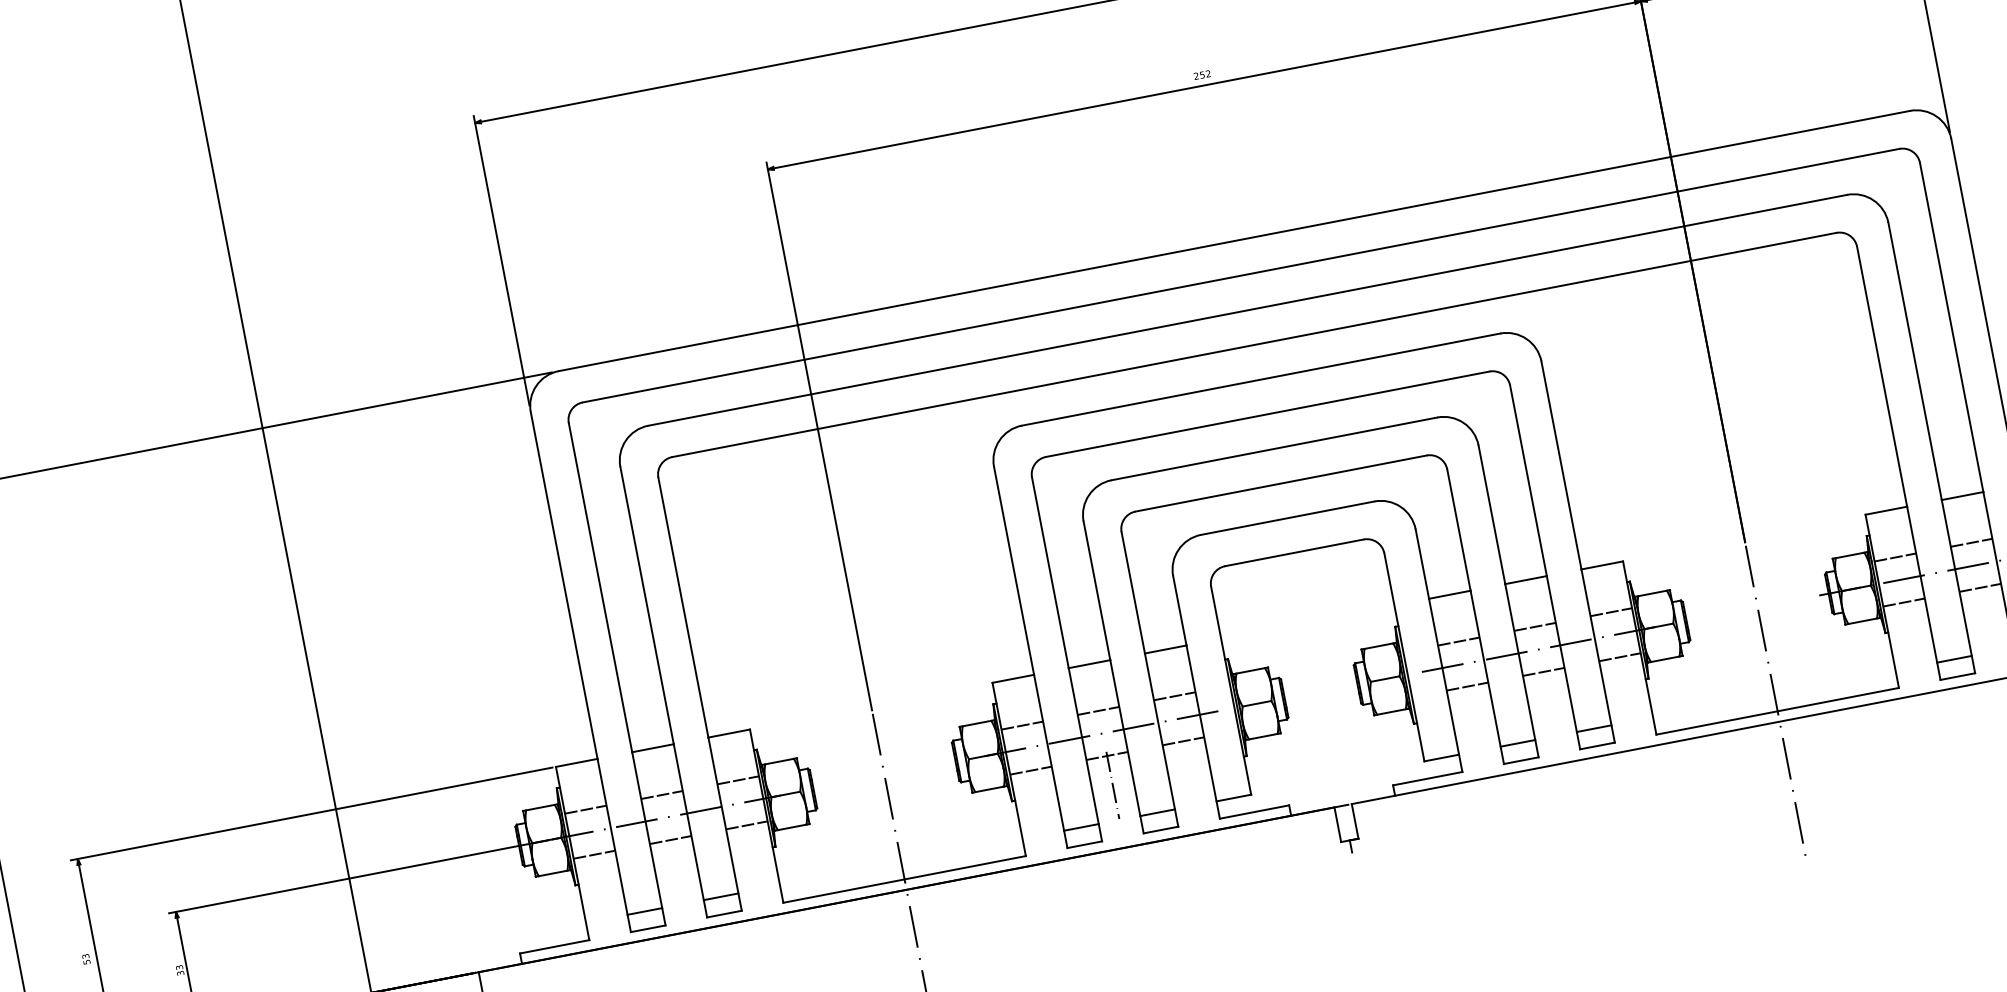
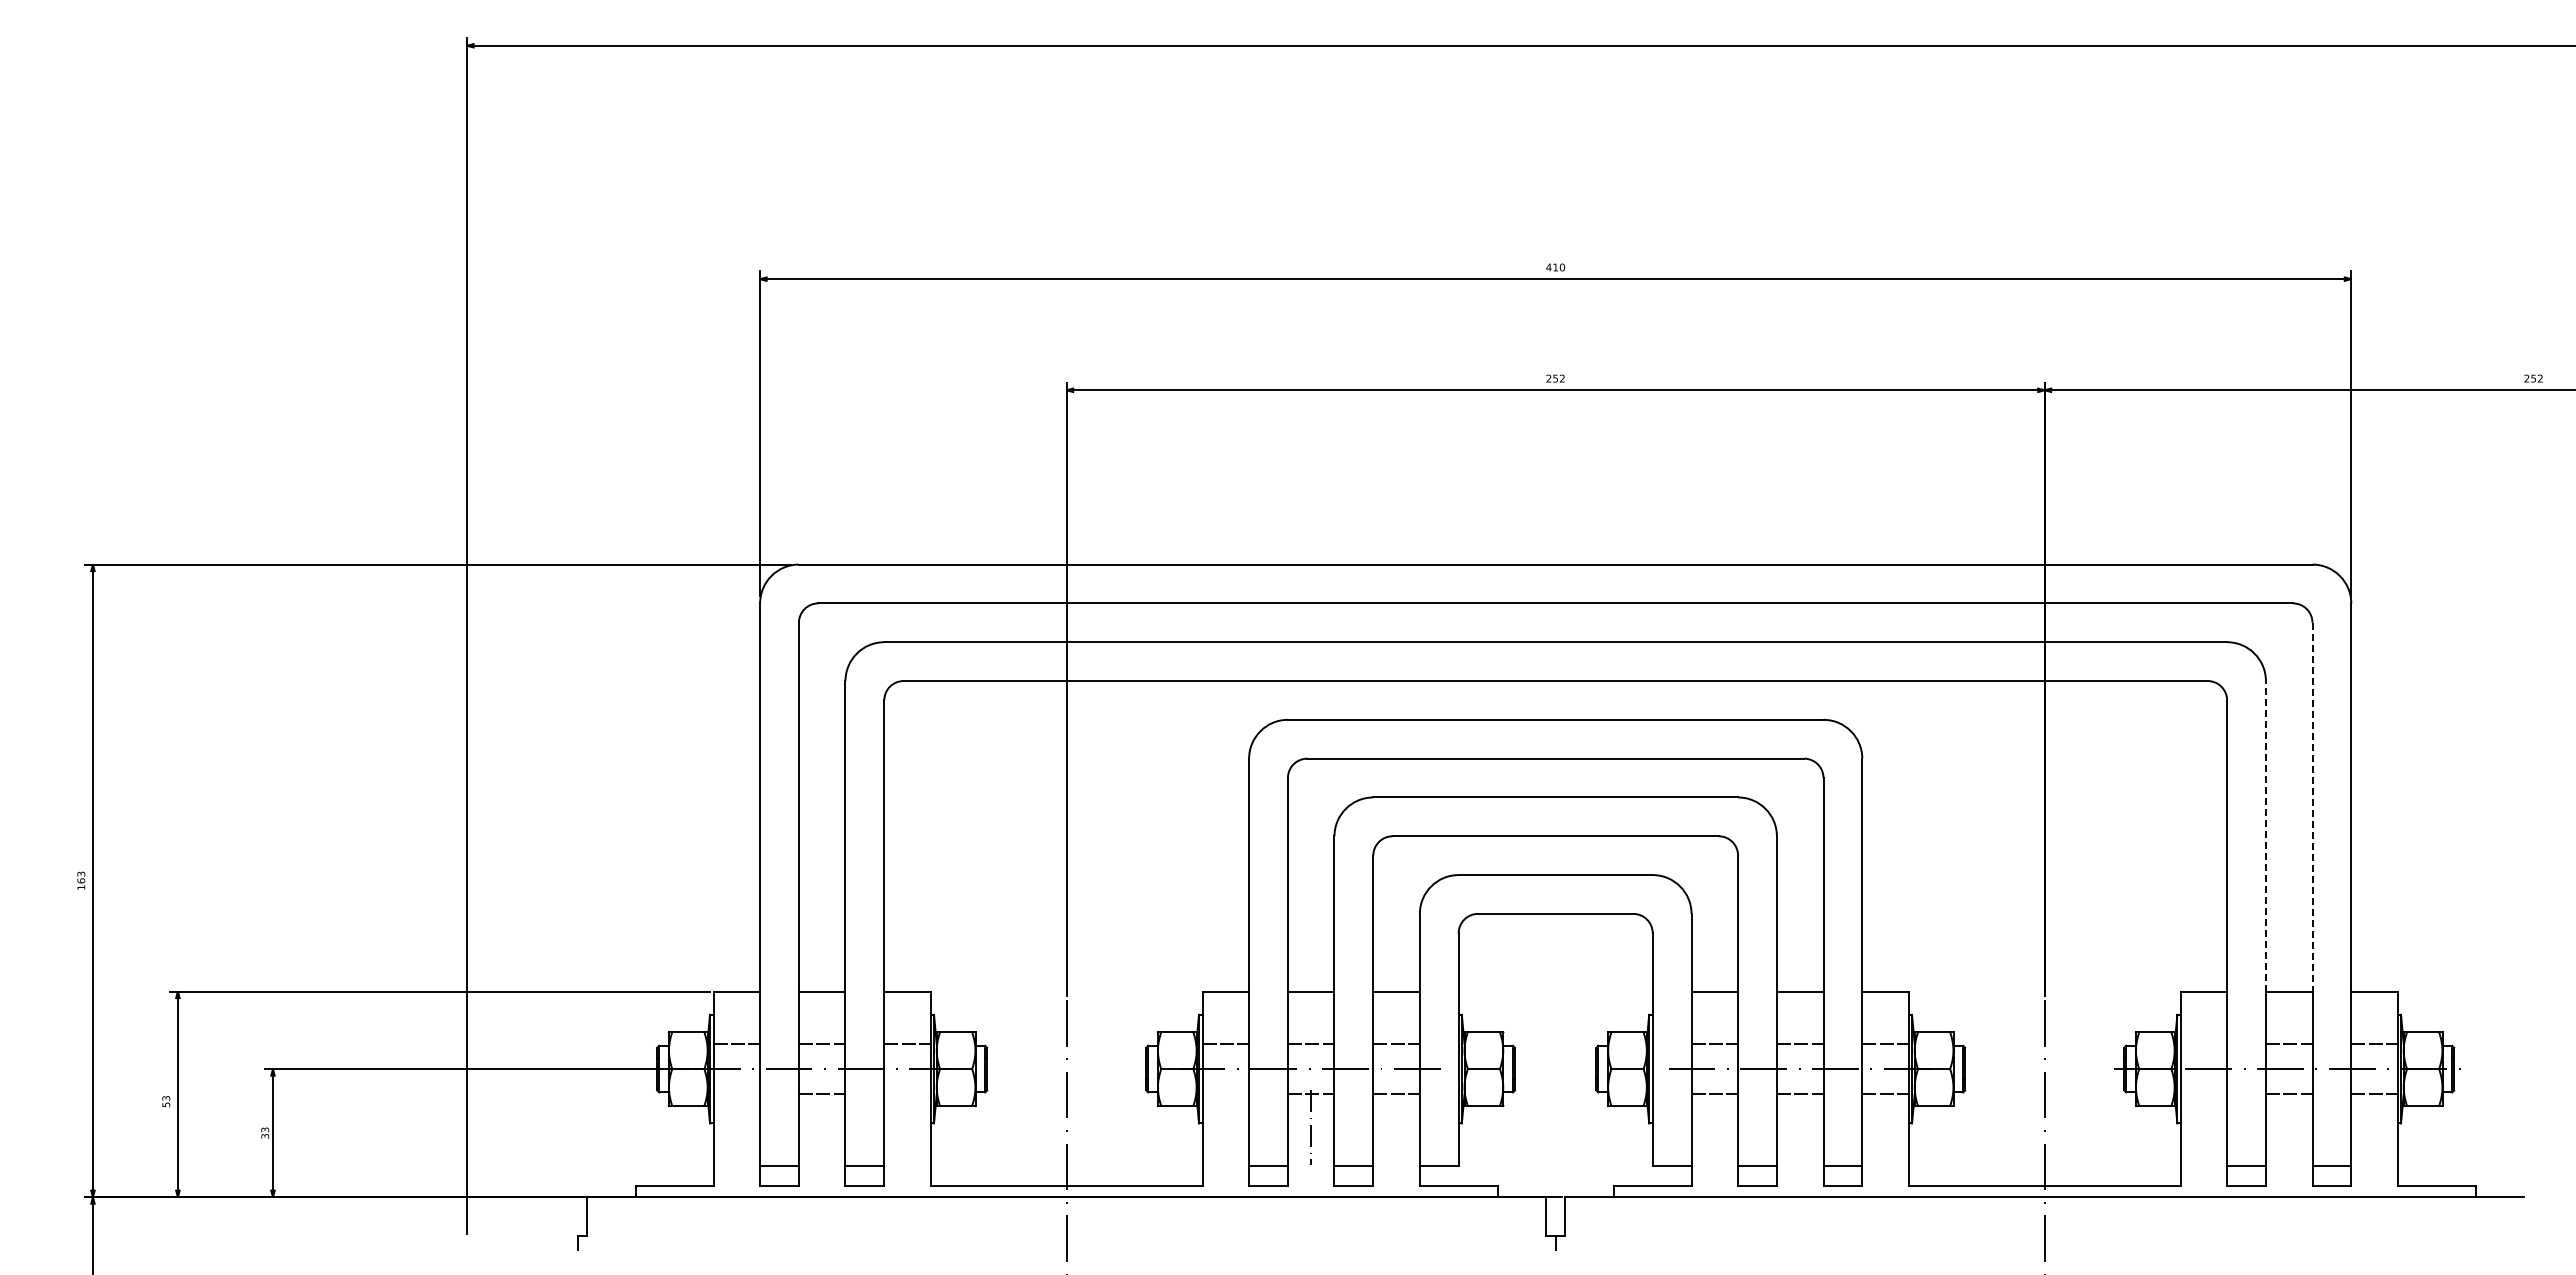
line: (1951, 327) -> (2312, 807), solid -> dashed
line: (1914, 360) -> (2265, 835), solid -> dashed
line: (1895, 557) -> (2203, 1043), removed
line: (1903, 602) -> (2203, 1094), removed
line: (1030, 770) -> (1225, 1094), removed
line: (746, 825) -> (907, 1094), removed
line: (594, 854) -> (736, 1094), removed

